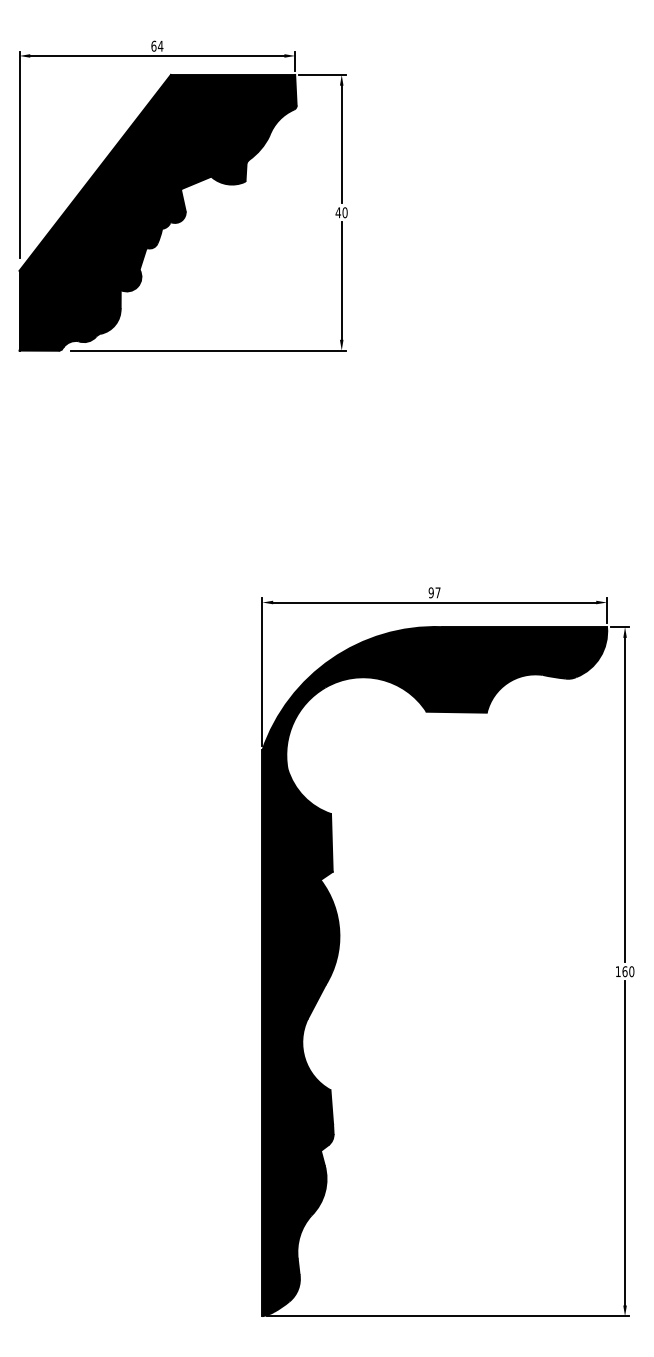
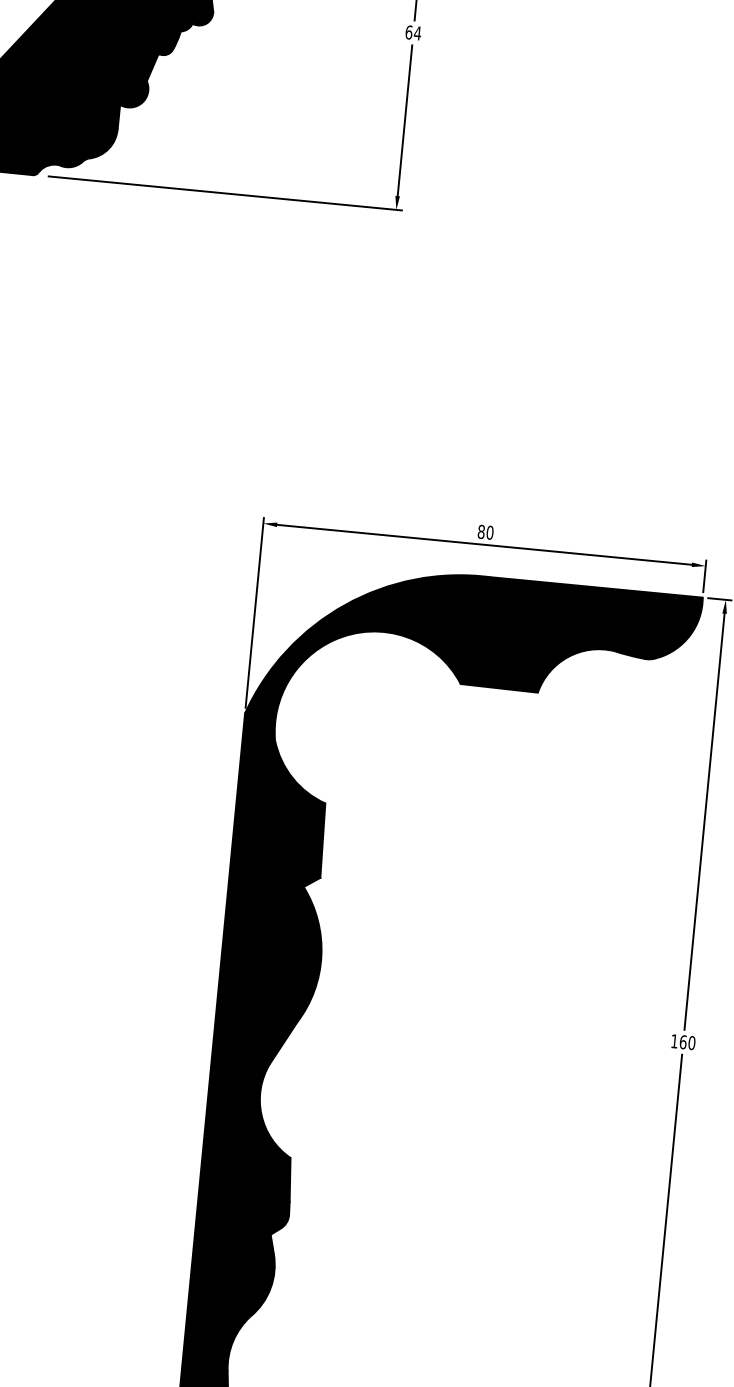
text: (341, 212) -> (413, 32), 40 -> 64
text: (434, 592) -> (485, 531), 97 -> 80

